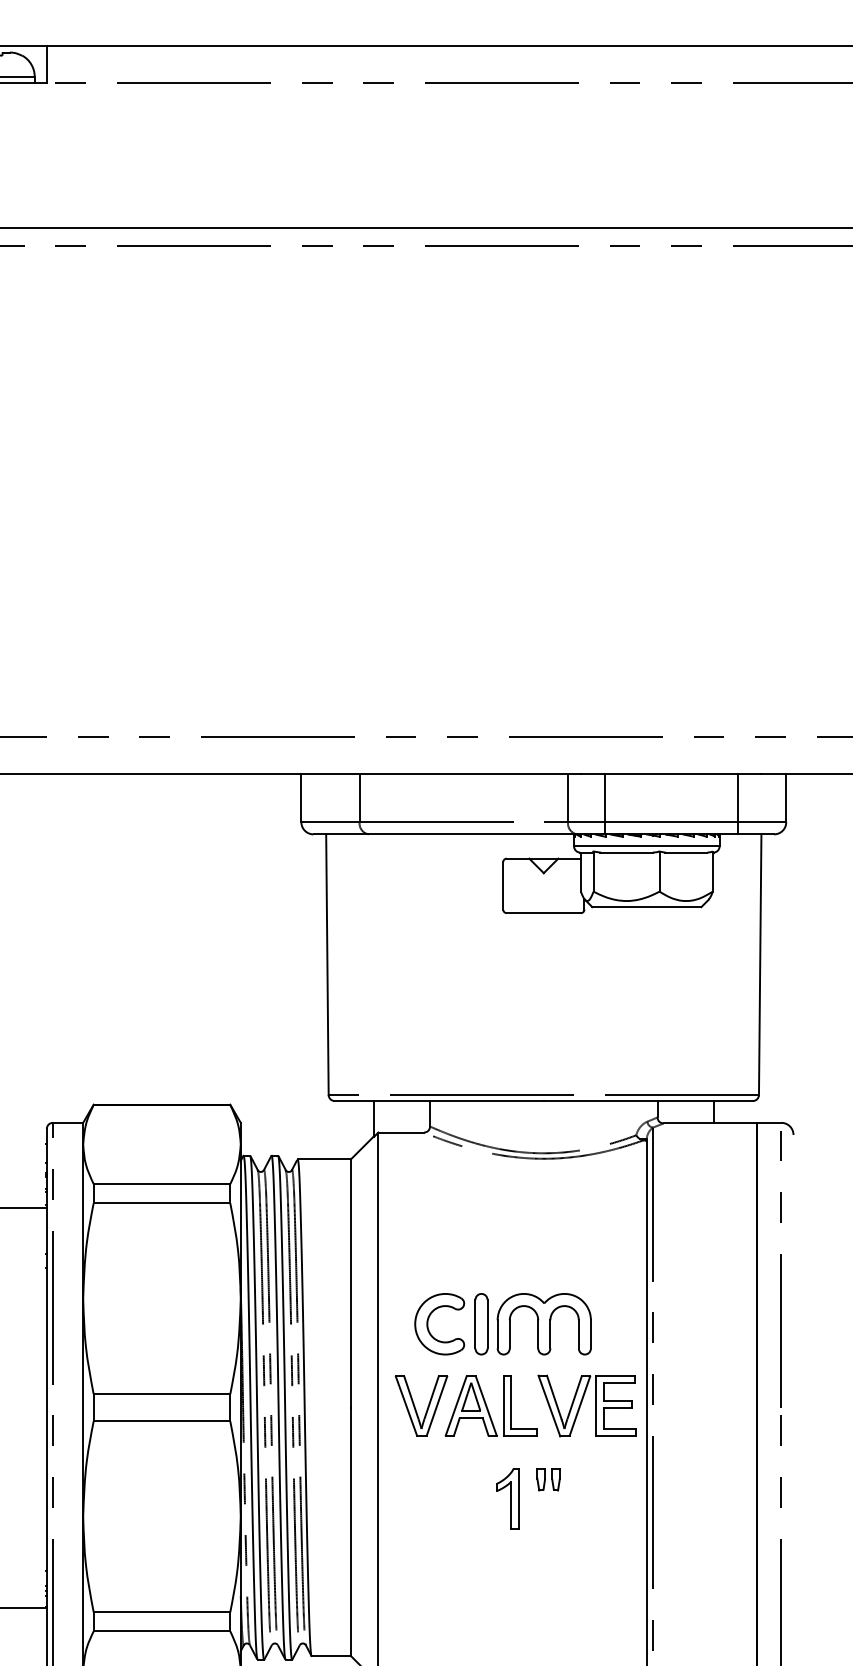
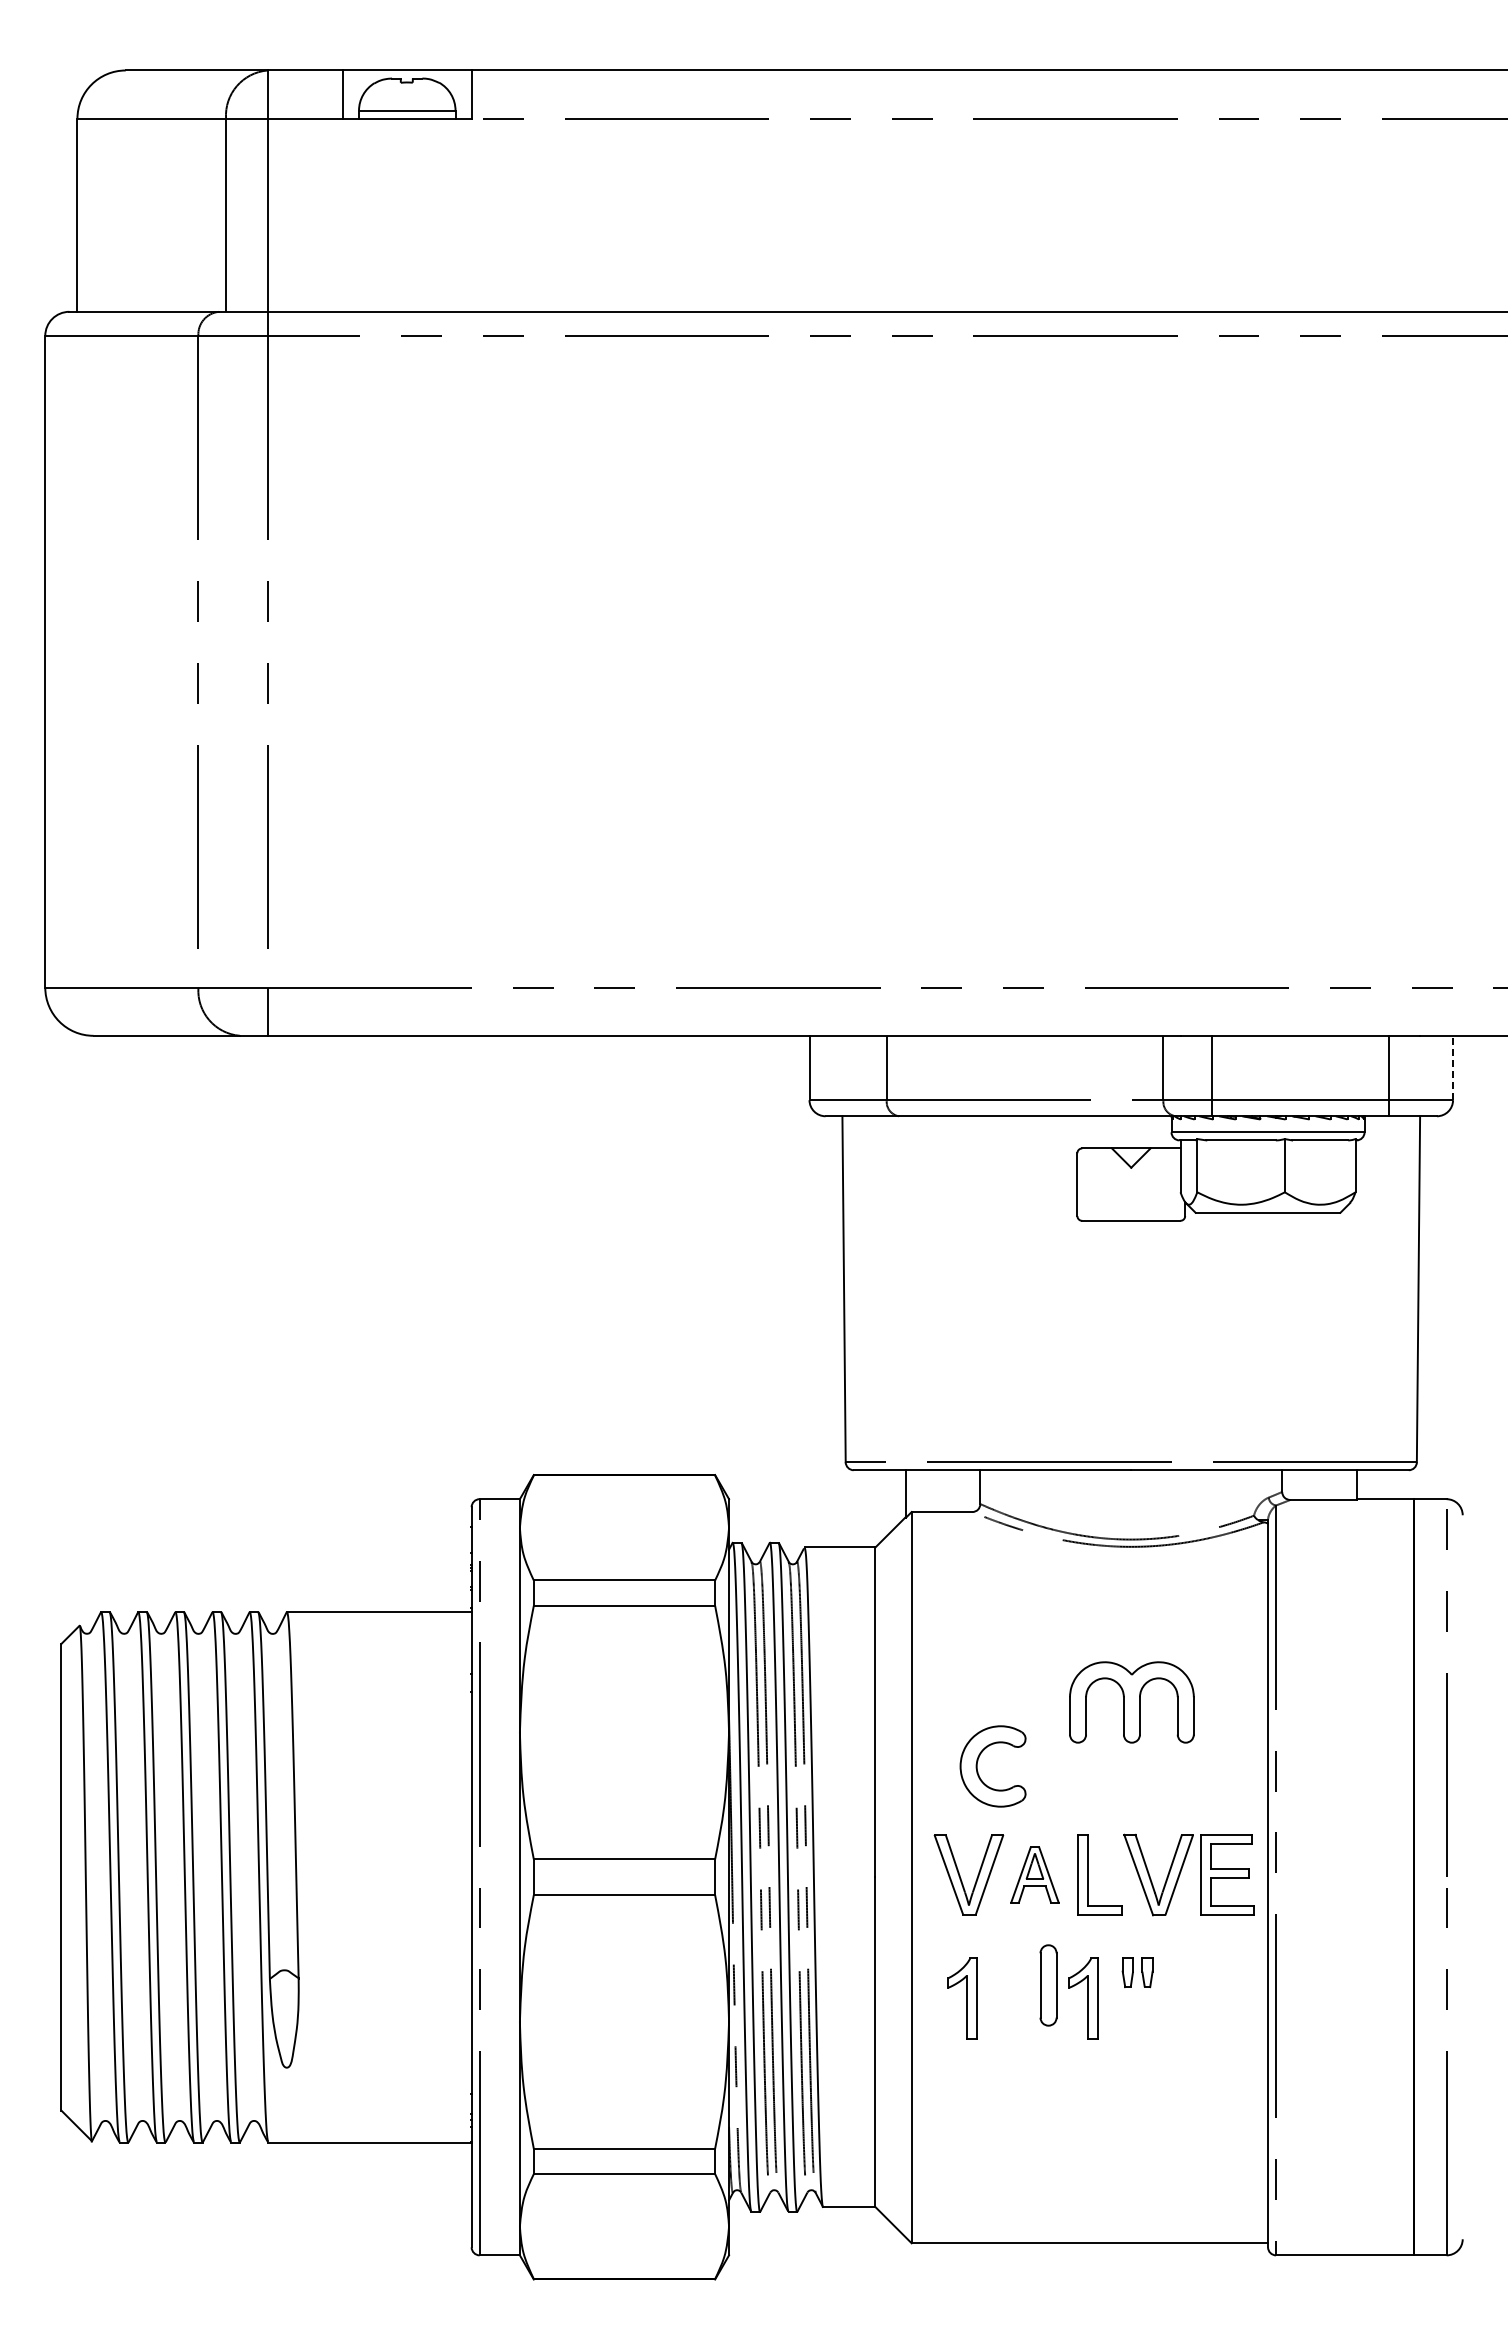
line: (786, 797) -> (1453, 1067), solid -> dashed
part: (481, 1324) -> (1048, 1985), moved
part: (543, 1324) -> (1131, 1702), moved
part: (470, 1405) -> (1034, 1874), size x0.7
part: (416, 1499) -> (962, 1998), added

